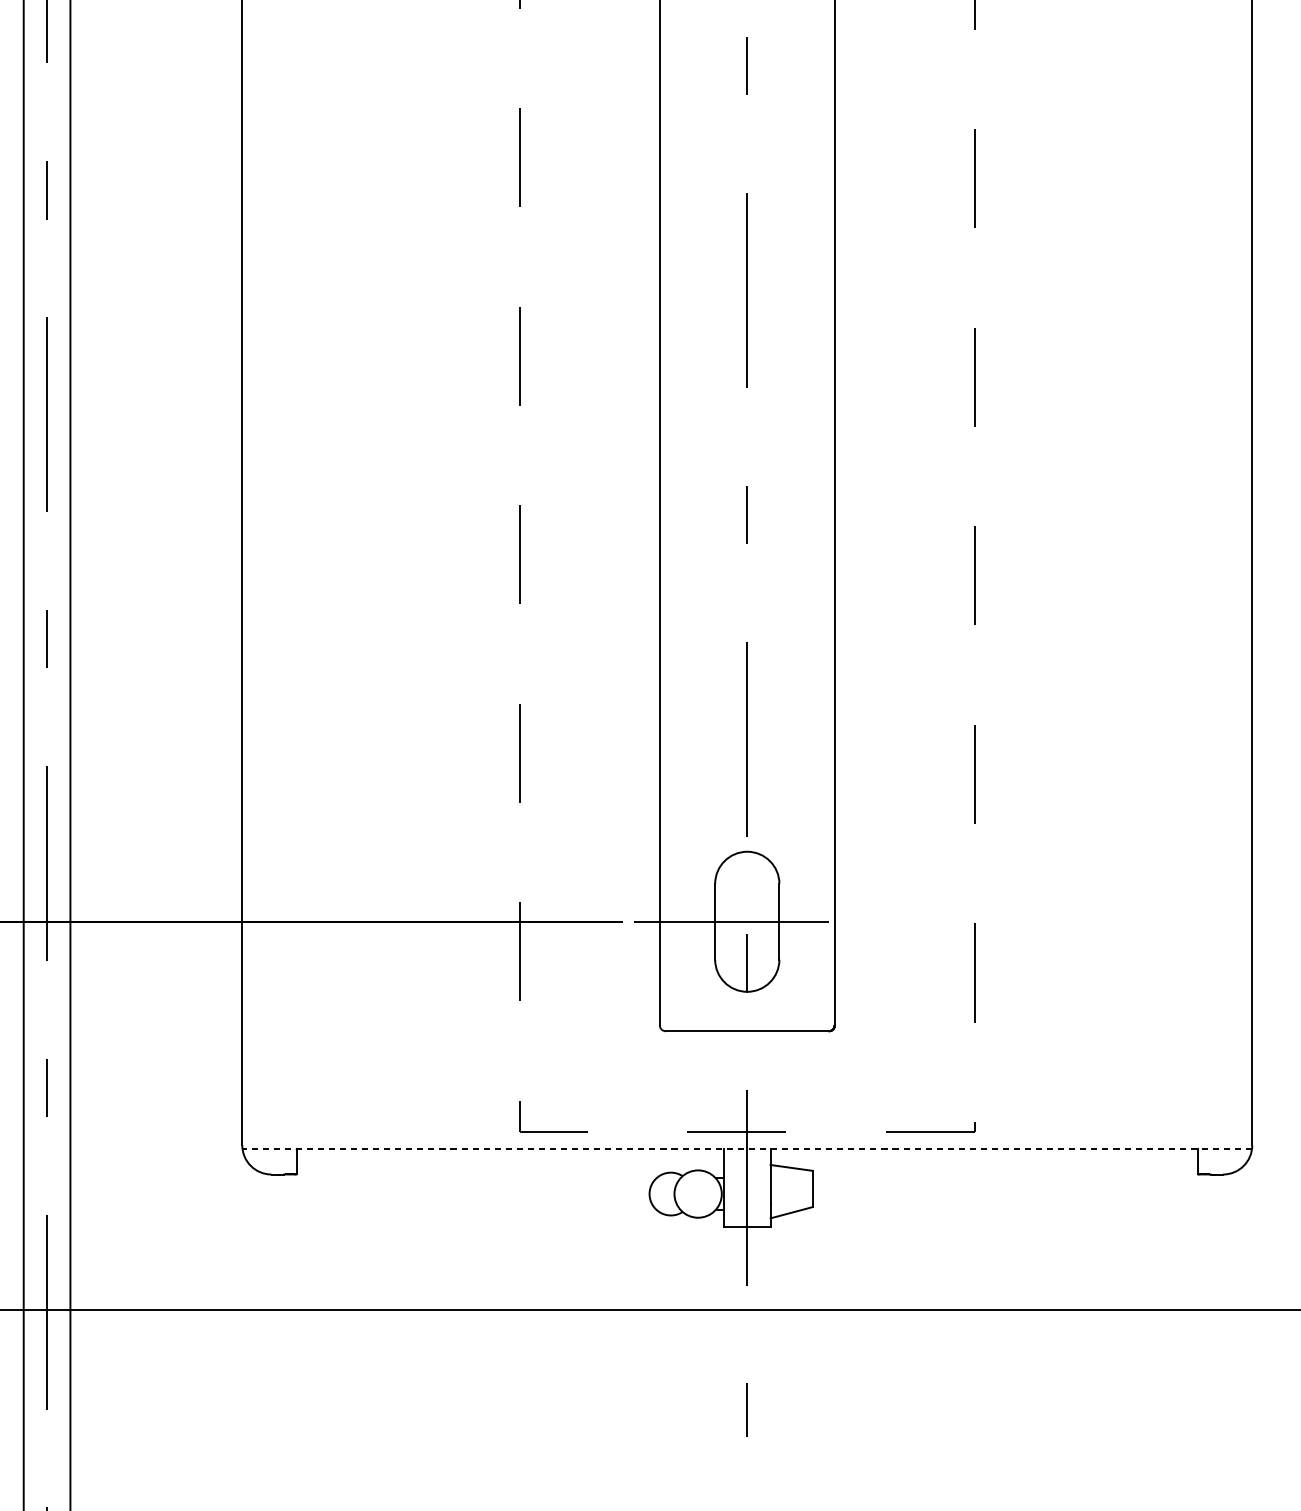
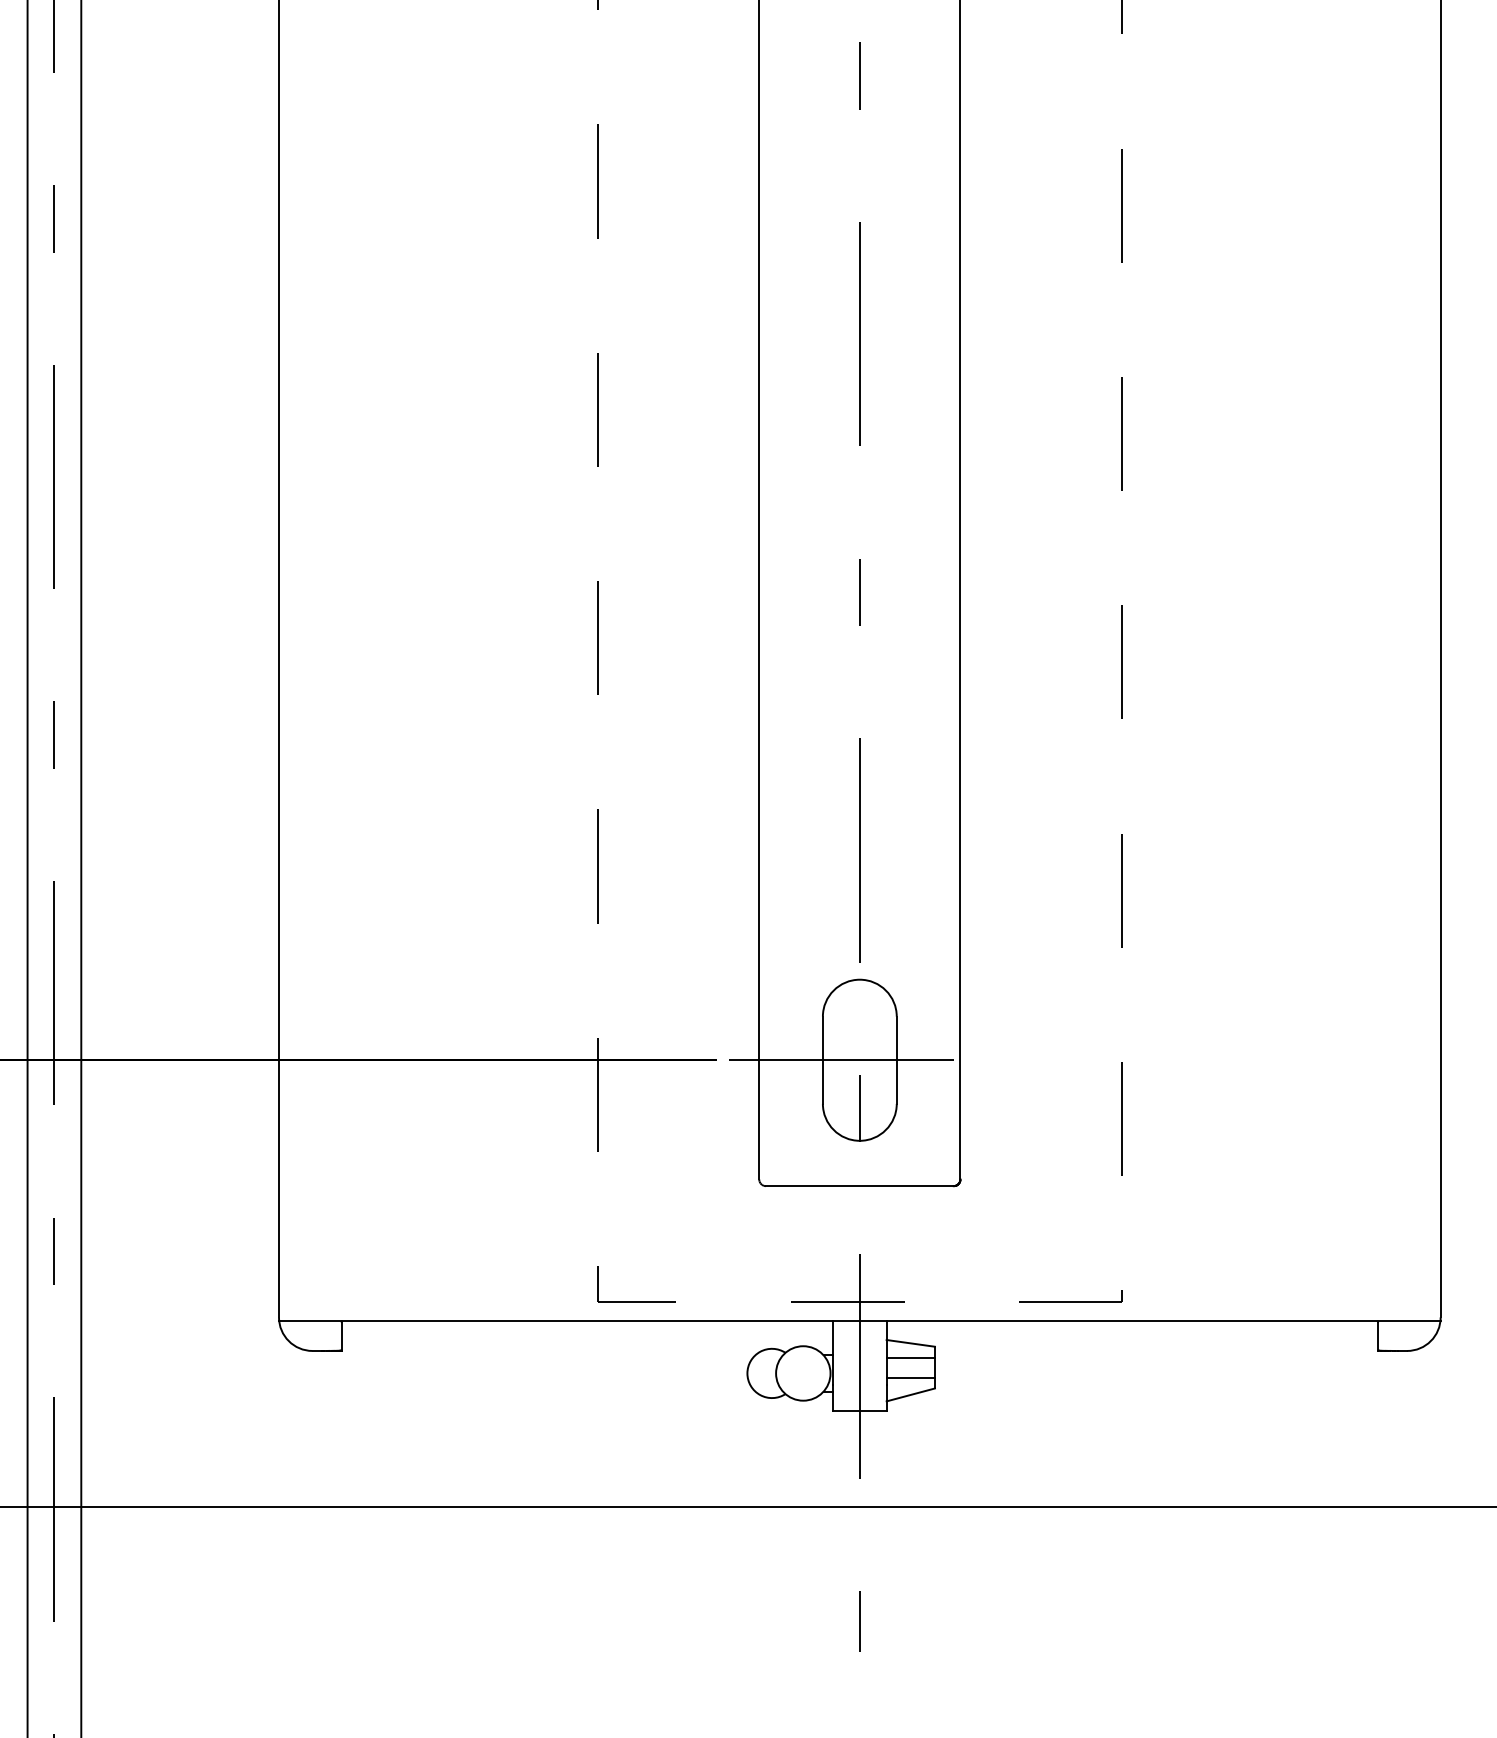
line: (747, 1148) -> (859, 1321), dashed -> solid
line: (791, 1180) -> (910, 1357), added
line: (791, 1198) -> (910, 1378), added

